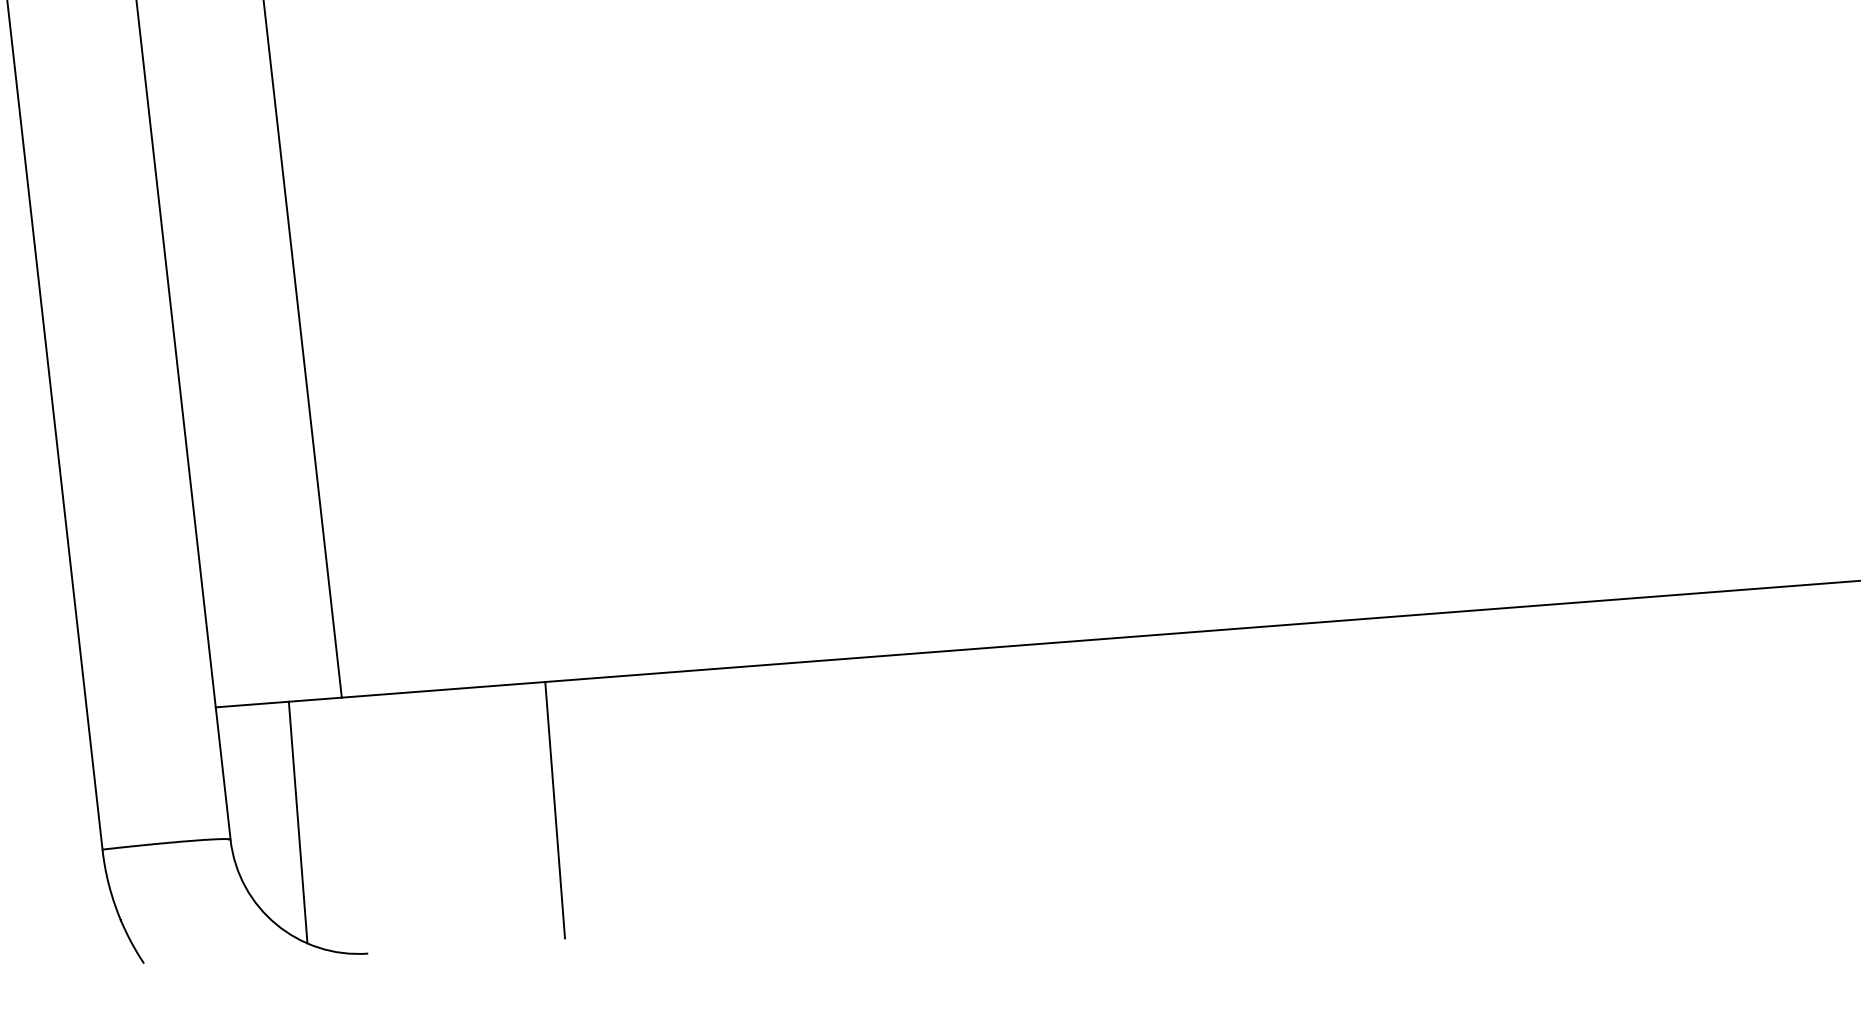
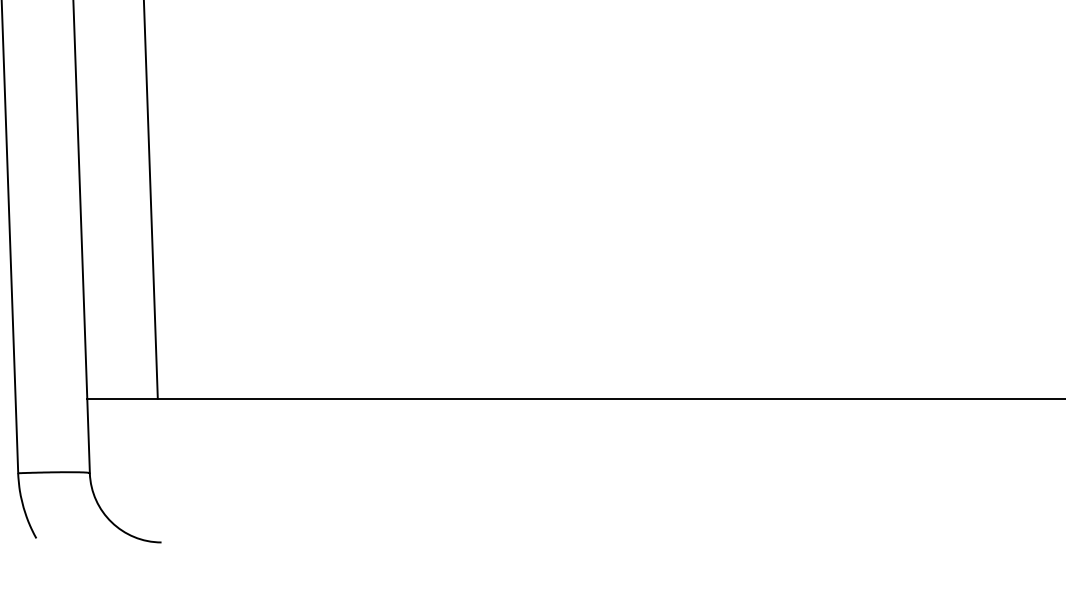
line: (554, 809) -> (271, 470), removed
line: (298, 822) -> (128, 466), removed

